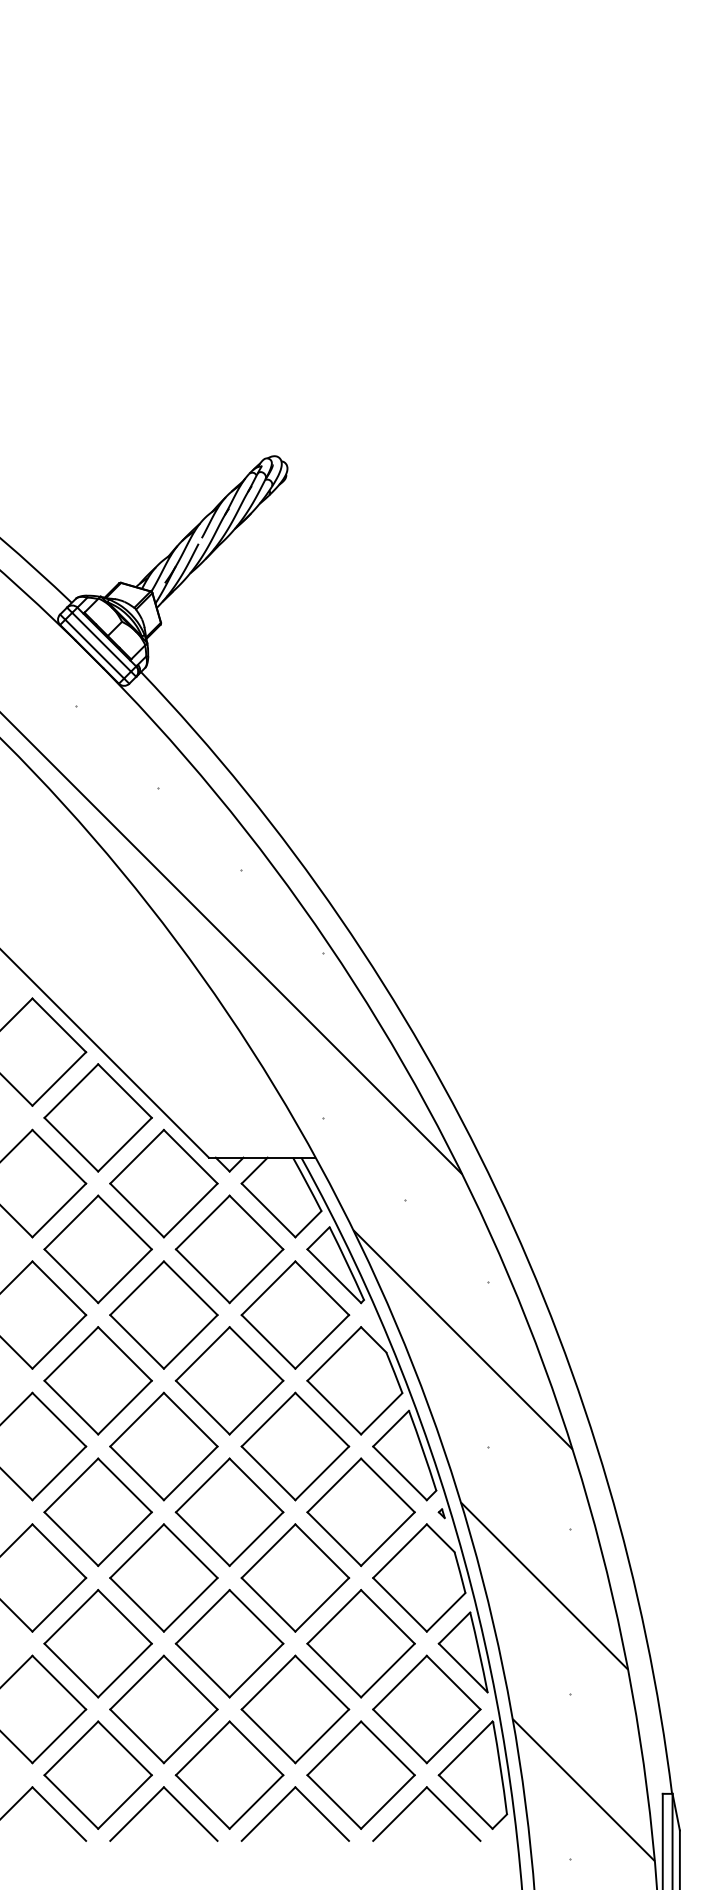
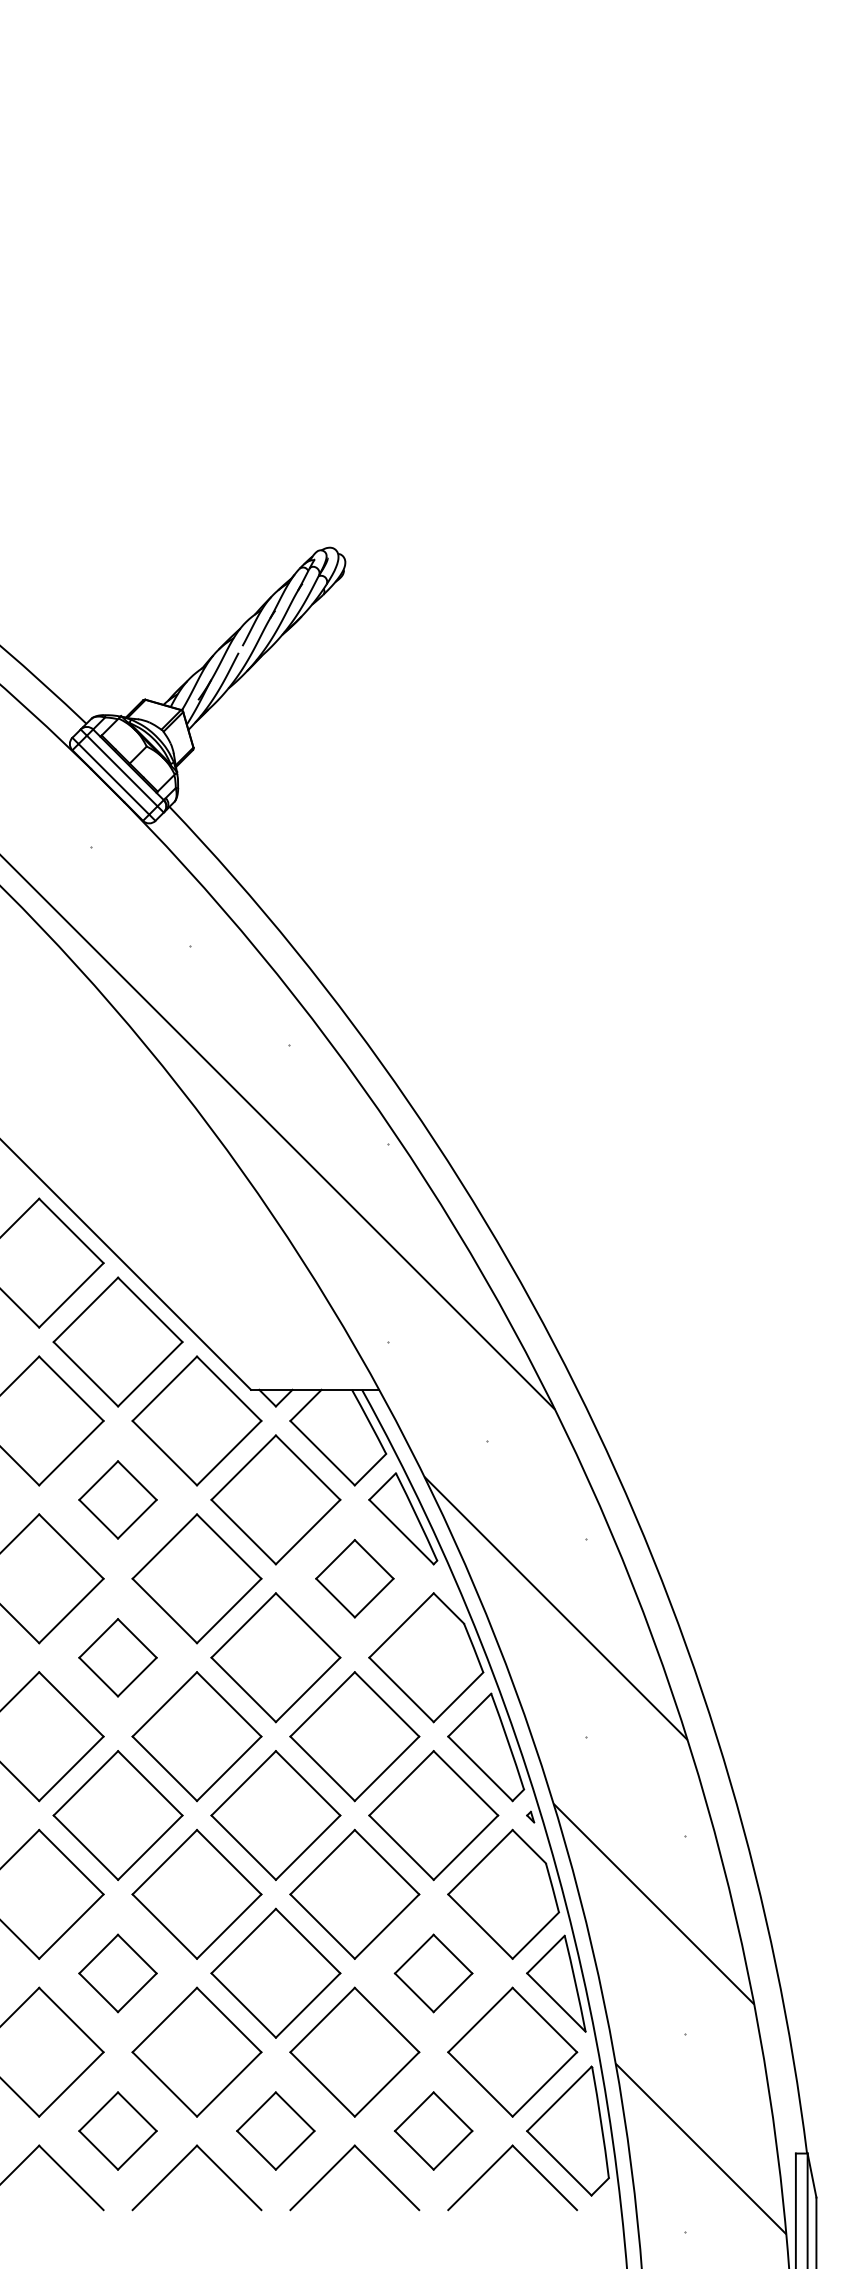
part: (97, 1249) -> (117, 1500), size x0.6
part: (295, 1314) -> (354, 1578), size x0.6
part: (97, 1380) -> (117, 1657), size x0.6
part: (97, 1643) -> (117, 1973), size x0.6
part: (360, 1643) -> (433, 1973), size x0.6
part: (97, 1774) -> (117, 2130), size x0.6
part: (229, 1774) -> (275, 2130), size x0.6
part: (360, 1774) -> (433, 2130), size x0.6

